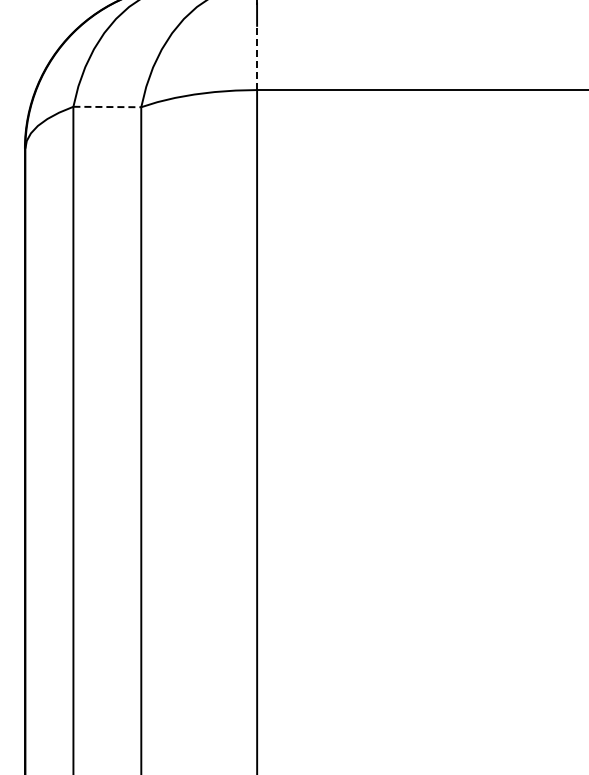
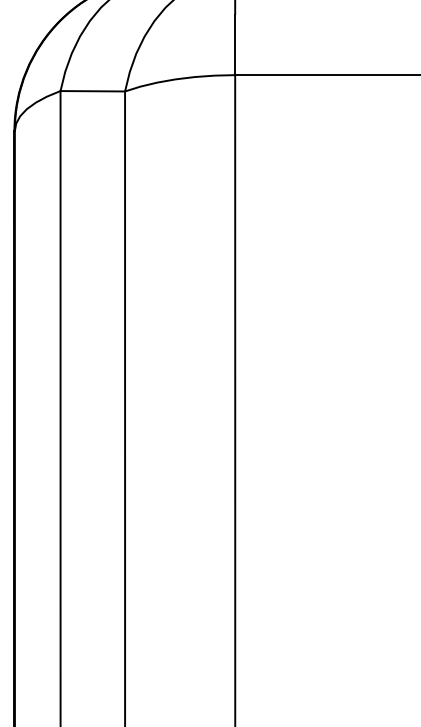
line: (257, 58) -> (235, 45), dashed -> solid
line: (107, 107) -> (92, 91), dashed -> solid

